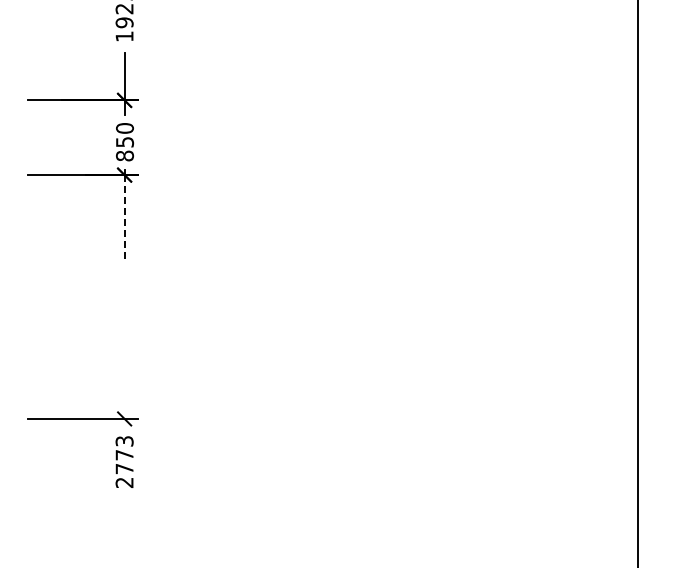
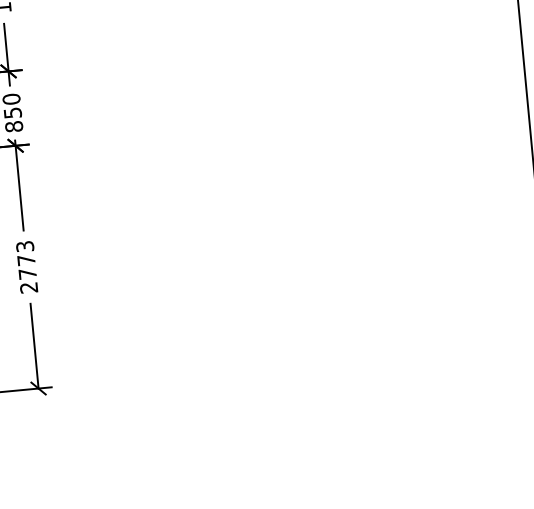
line: (124, 217) -> (19, 188), dashed -> solid
line: (124, 375) -> (34, 345), added
text: (124, 461) -> (26, 266), moved

